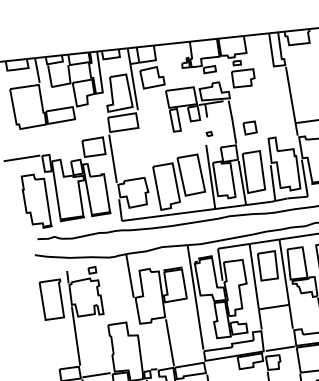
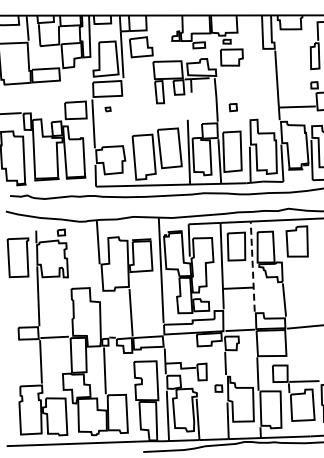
part: (250, 127) -> (233, 107), size x0.6
part: (208, 134) -> (107, 109), moved
line: (285, 283) -> (252, 266), solid -> dashed

